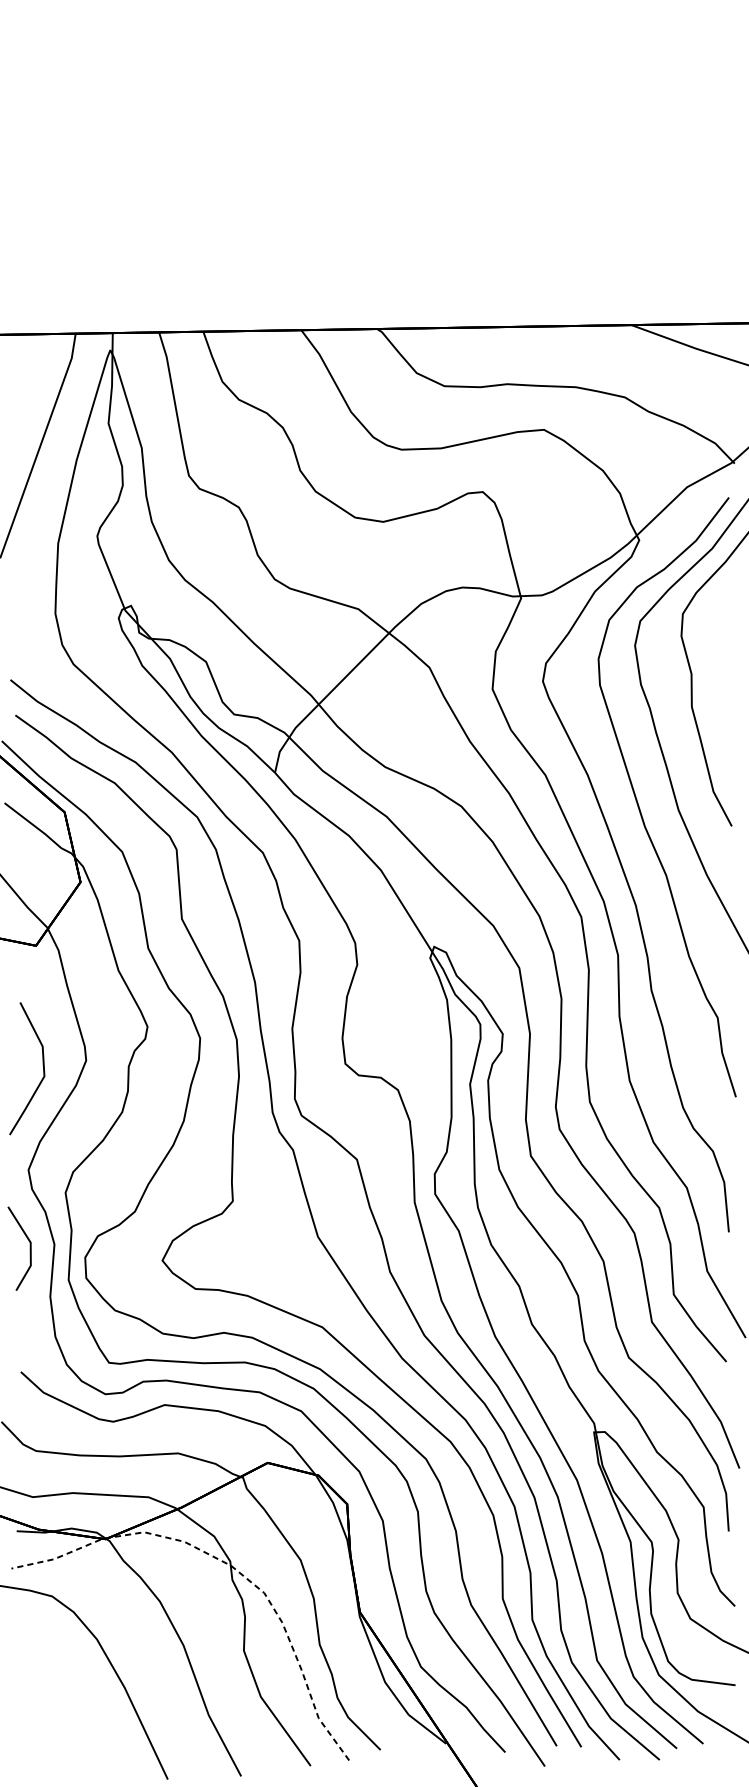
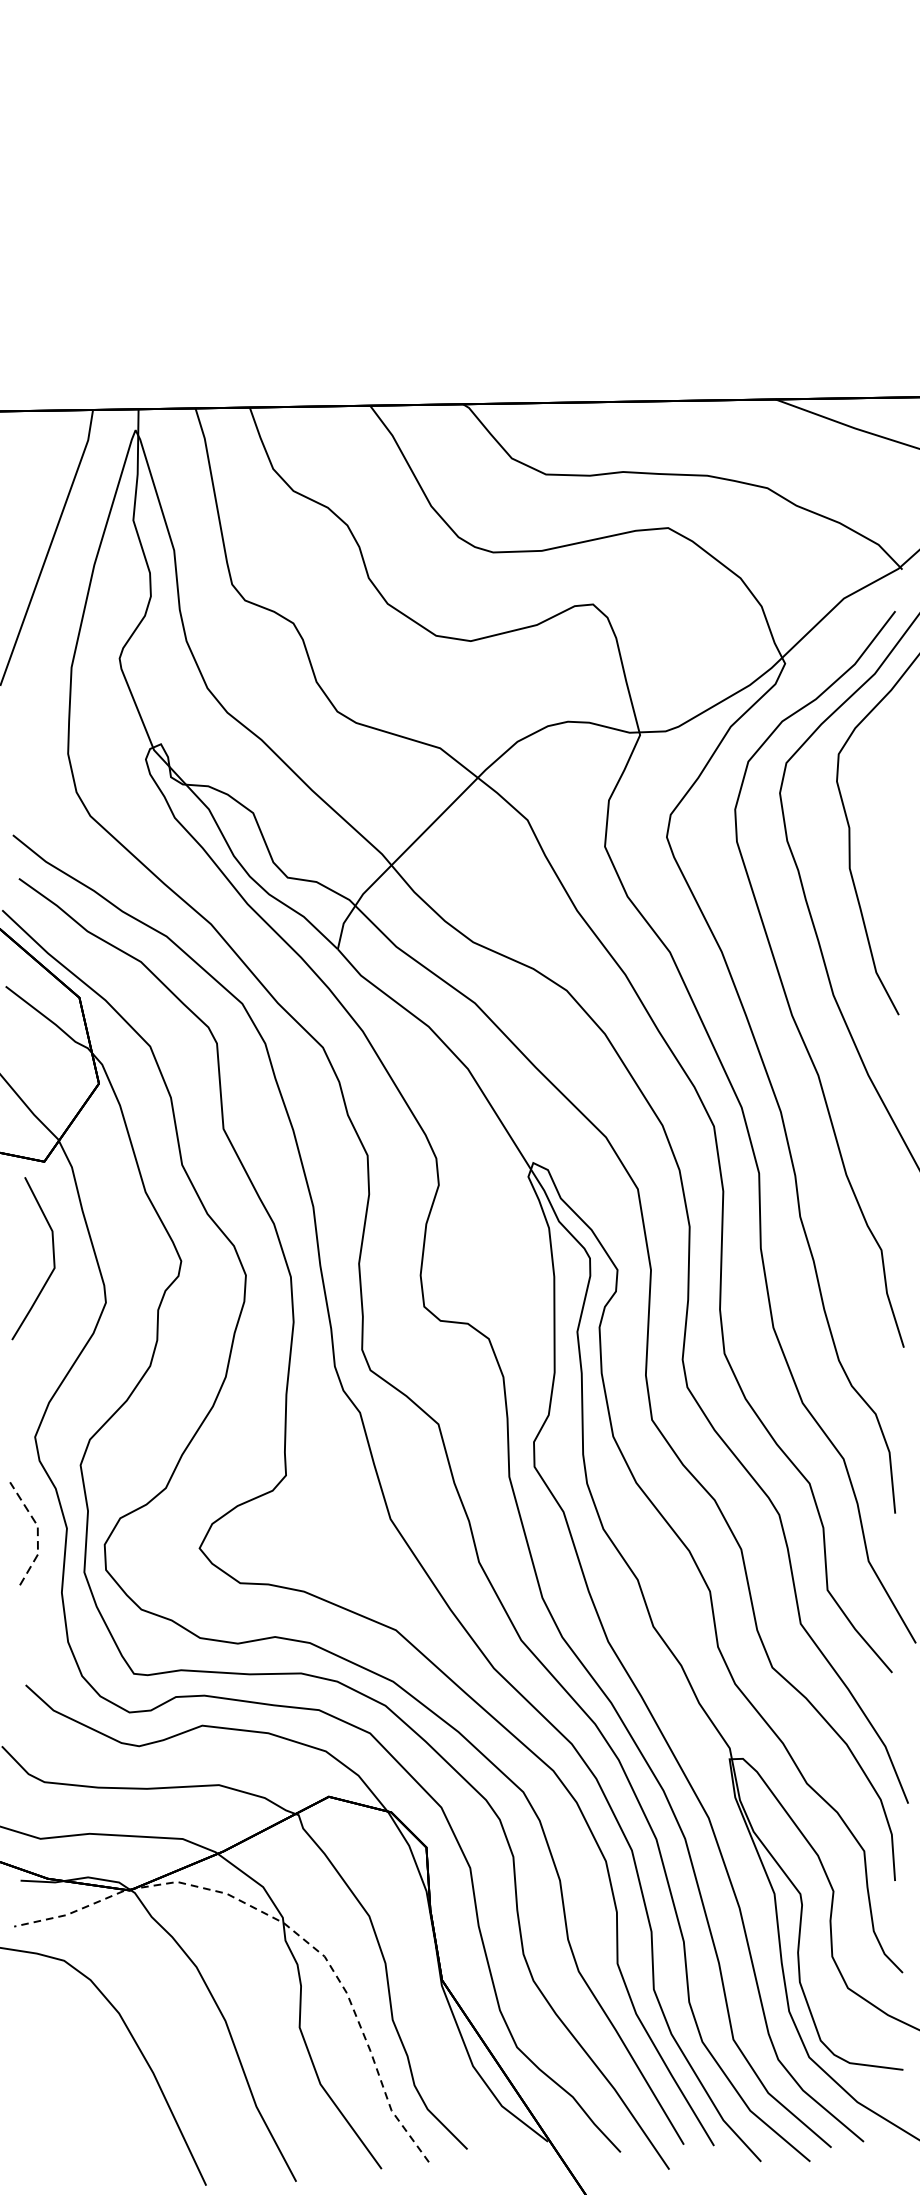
line: (42, 1065) -> (52, 1254), moved
line: (30, 1247) -> (37, 1532), solid -> dashed

